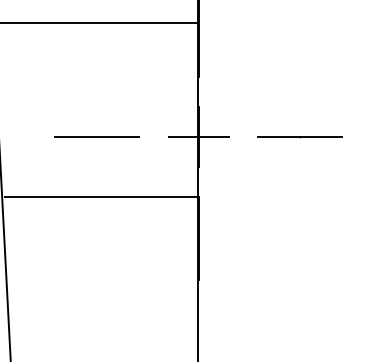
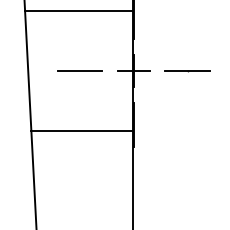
line: (101, 196) -> (82, 130), moved

